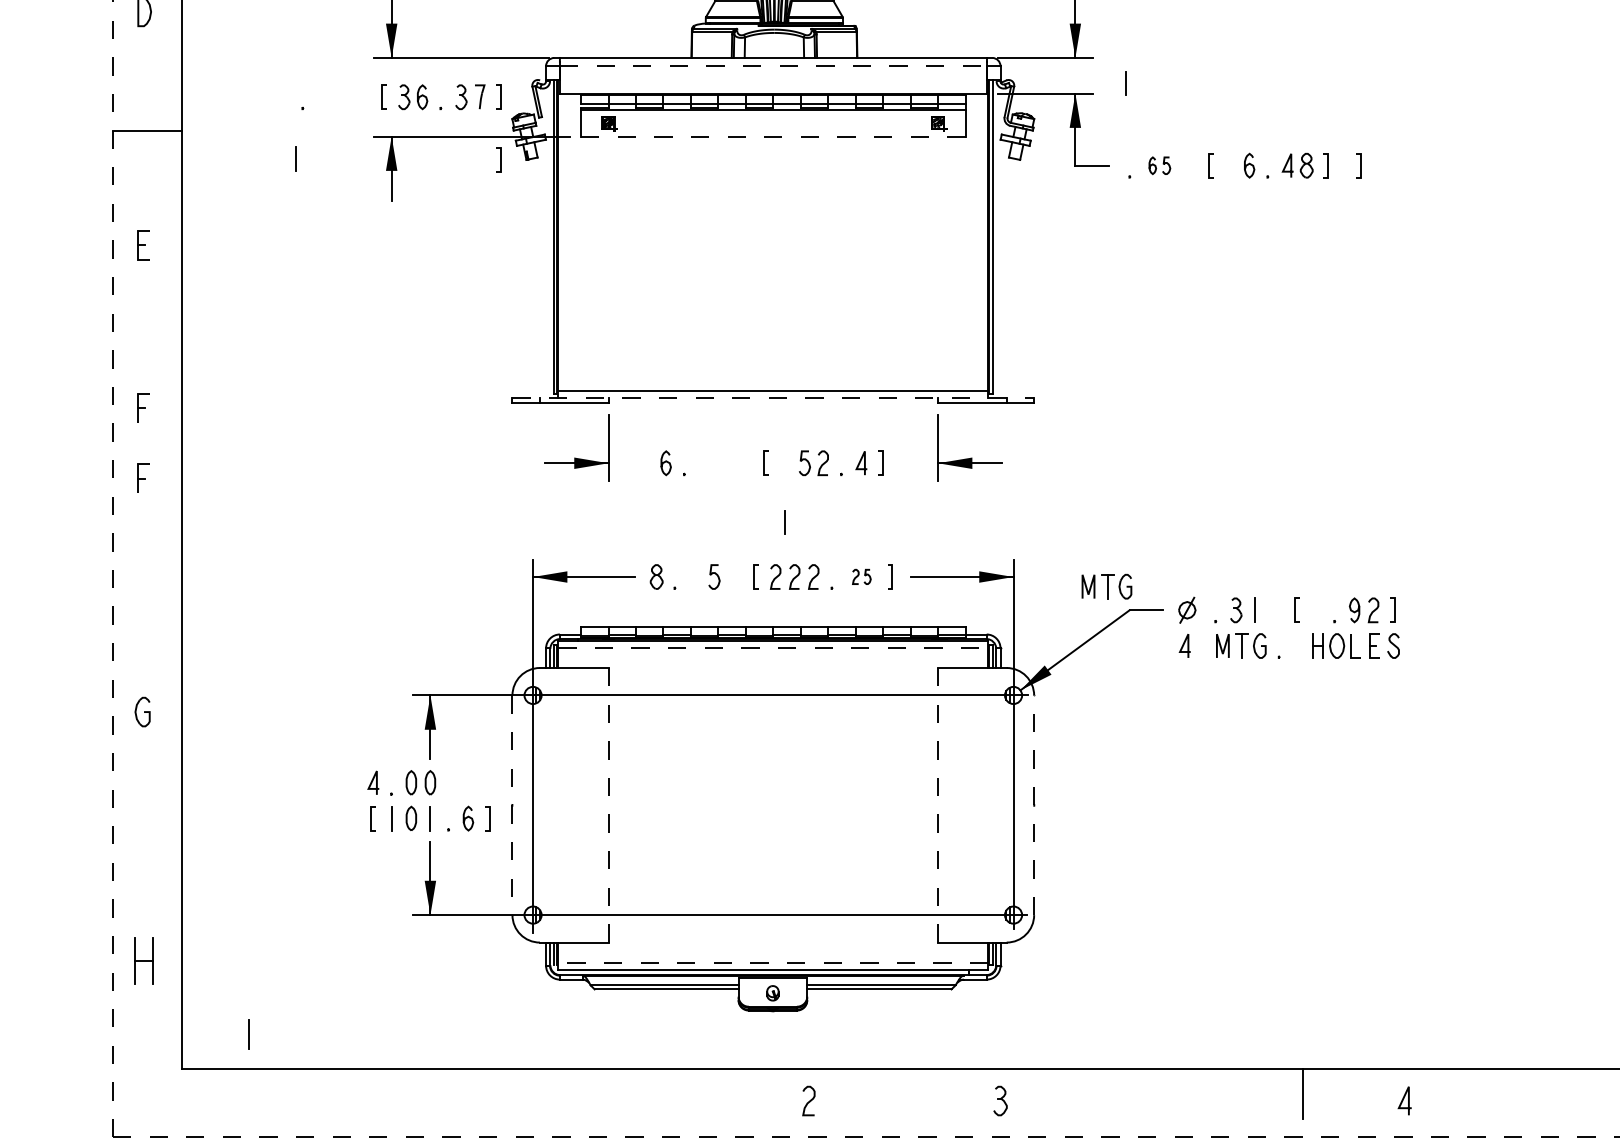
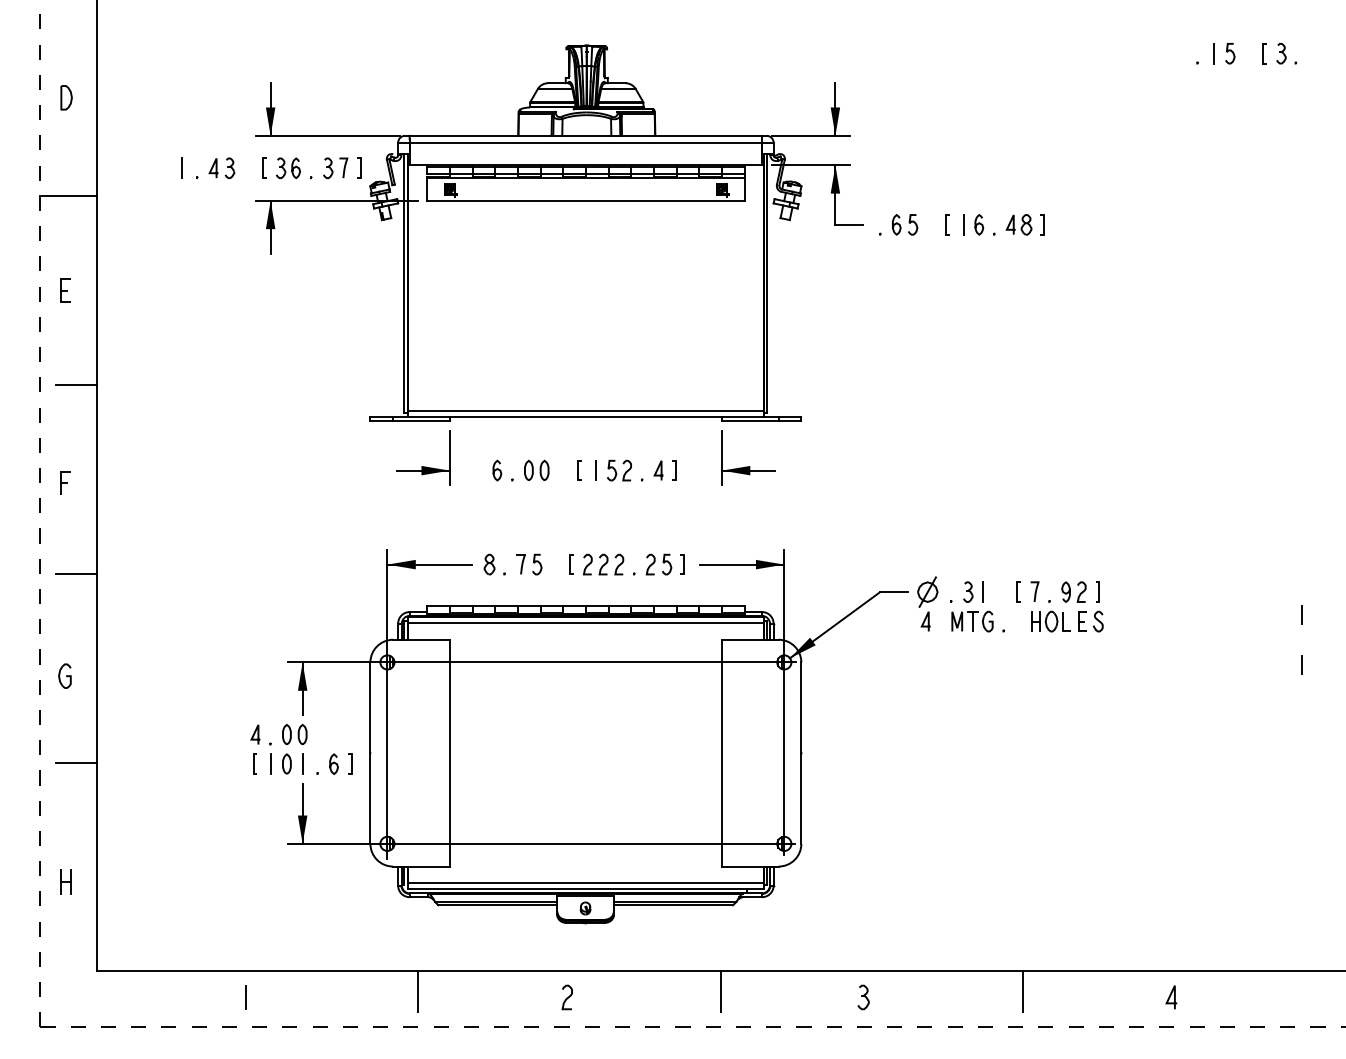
line: (774, 66) -> (586, 142), dashed -> solid
line: (1126, 82) -> (963, 224), moved
part: (332, 96) -> (221, 167), added
line: (772, 136) -> (585, 200), dashed -> solid
line: (294, 158) -> (181, 167), moved
line: (500, 159) -> (360, 219), removed
part: (1160, 165) -> (905, 224), size x1.43
line: (1359, 165) -> (1070, 224), removed
line: (156, 358) -> (76, 384), added
line: (774, 397) -> (586, 416), dashed -> solid
part: (143, 407) -> (65, 424), removed
part: (713, 461) -> (536, 469), added
line: (784, 522) -> (595, 470), moved
part: (694, 576) -> (520, 564), added
part: (861, 576) -> (658, 564), size x1.67
part: (1106, 586) -> (861, 572), removed
line: (156, 587) -> (76, 573), added
part: (1186, 609) -> (927, 591), size x1.43
part: (1316, 609) -> (1034, 591), added
line: (772, 647) -> (585, 622), dashed -> solid
line: (608, 804) -> (449, 752), dashed -> solid
line: (512, 805) -> (370, 753), dashed -> solid
line: (937, 805) -> (721, 753), dashed -> solid
line: (1034, 805) -> (801, 753), dashed -> solid
line: (156, 816) -> (76, 762), added
part: (143, 960) -> (65, 881), size x0.62
line: (772, 963) -> (585, 883), dashed -> solid
line: (248, 1034) -> (245, 997), moved
line: (570, 1093) -> (418, 991), added
line: (936, 1093) -> (720, 991), added
curve: (807, 1101) -> (566, 997), moved
part: (1000, 1101) -> (863, 997), moved
line: (1403, 1101) -> (1170, 997), moved

